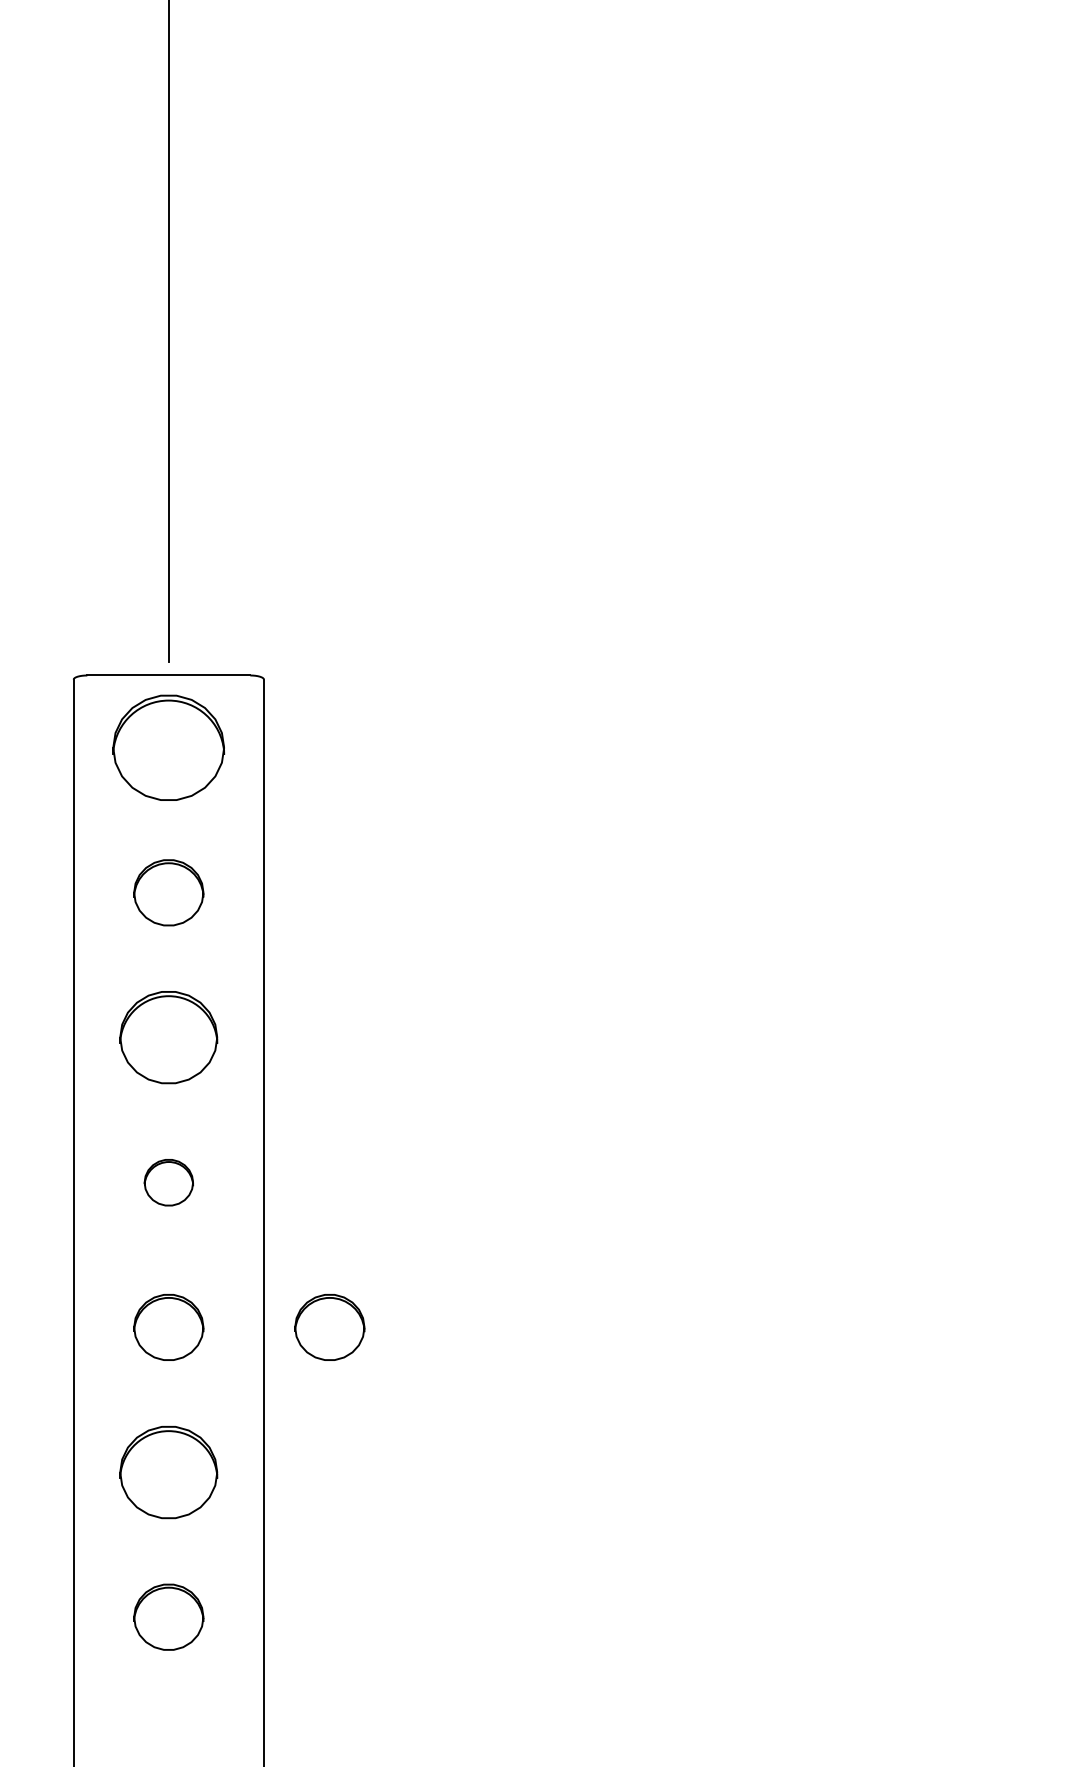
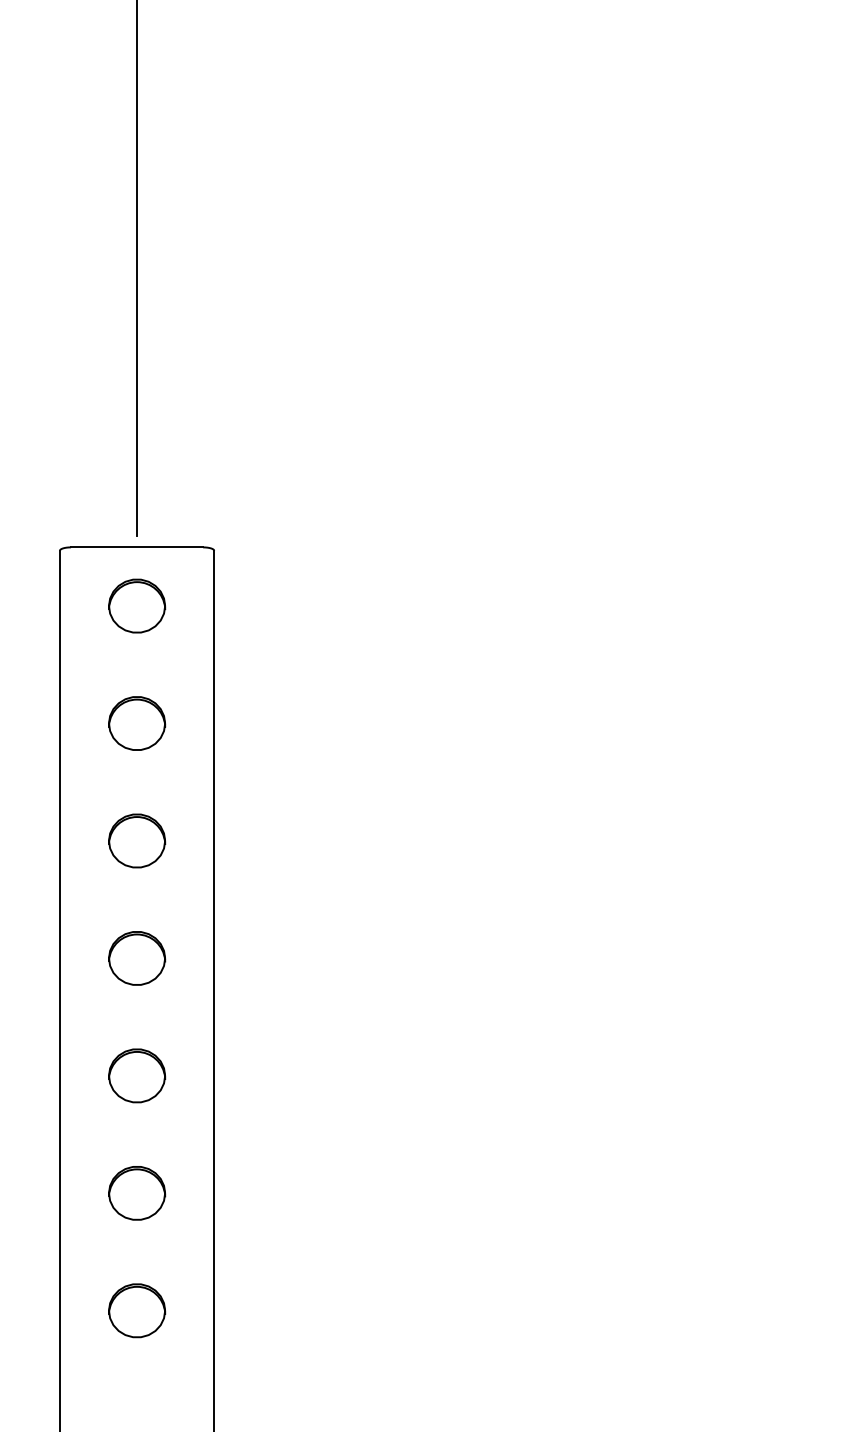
part: (168, 747) -> (136, 605), size x0.62
part: (168, 1037) -> (136, 840), size x0.71
part: (168, 1182) -> (136, 958), size x1.43
part: (329, 1327) -> (267, 1075), removed
part: (168, 1471) -> (136, 1192), size x0.71

